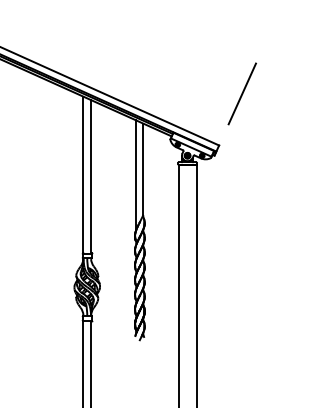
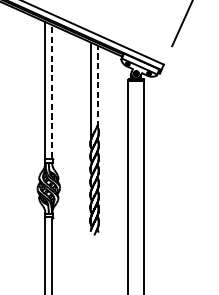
line: (143, 169) -> (97, 85), solid -> dashed
line: (91, 175) -> (52, 90), solid -> dashed

